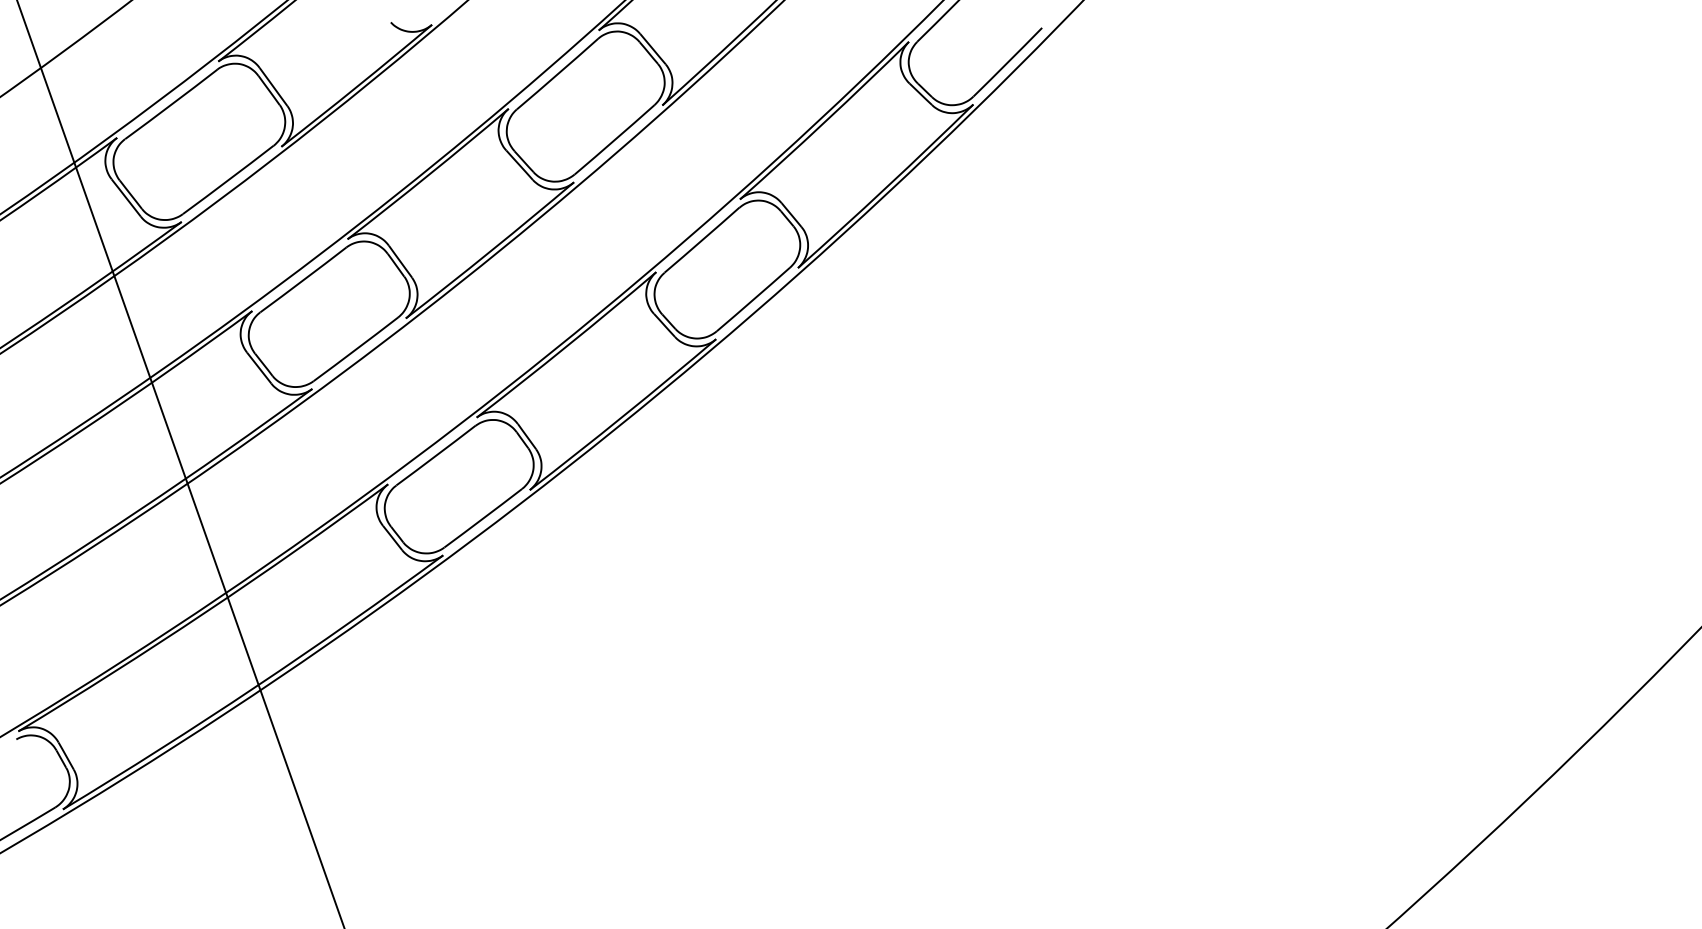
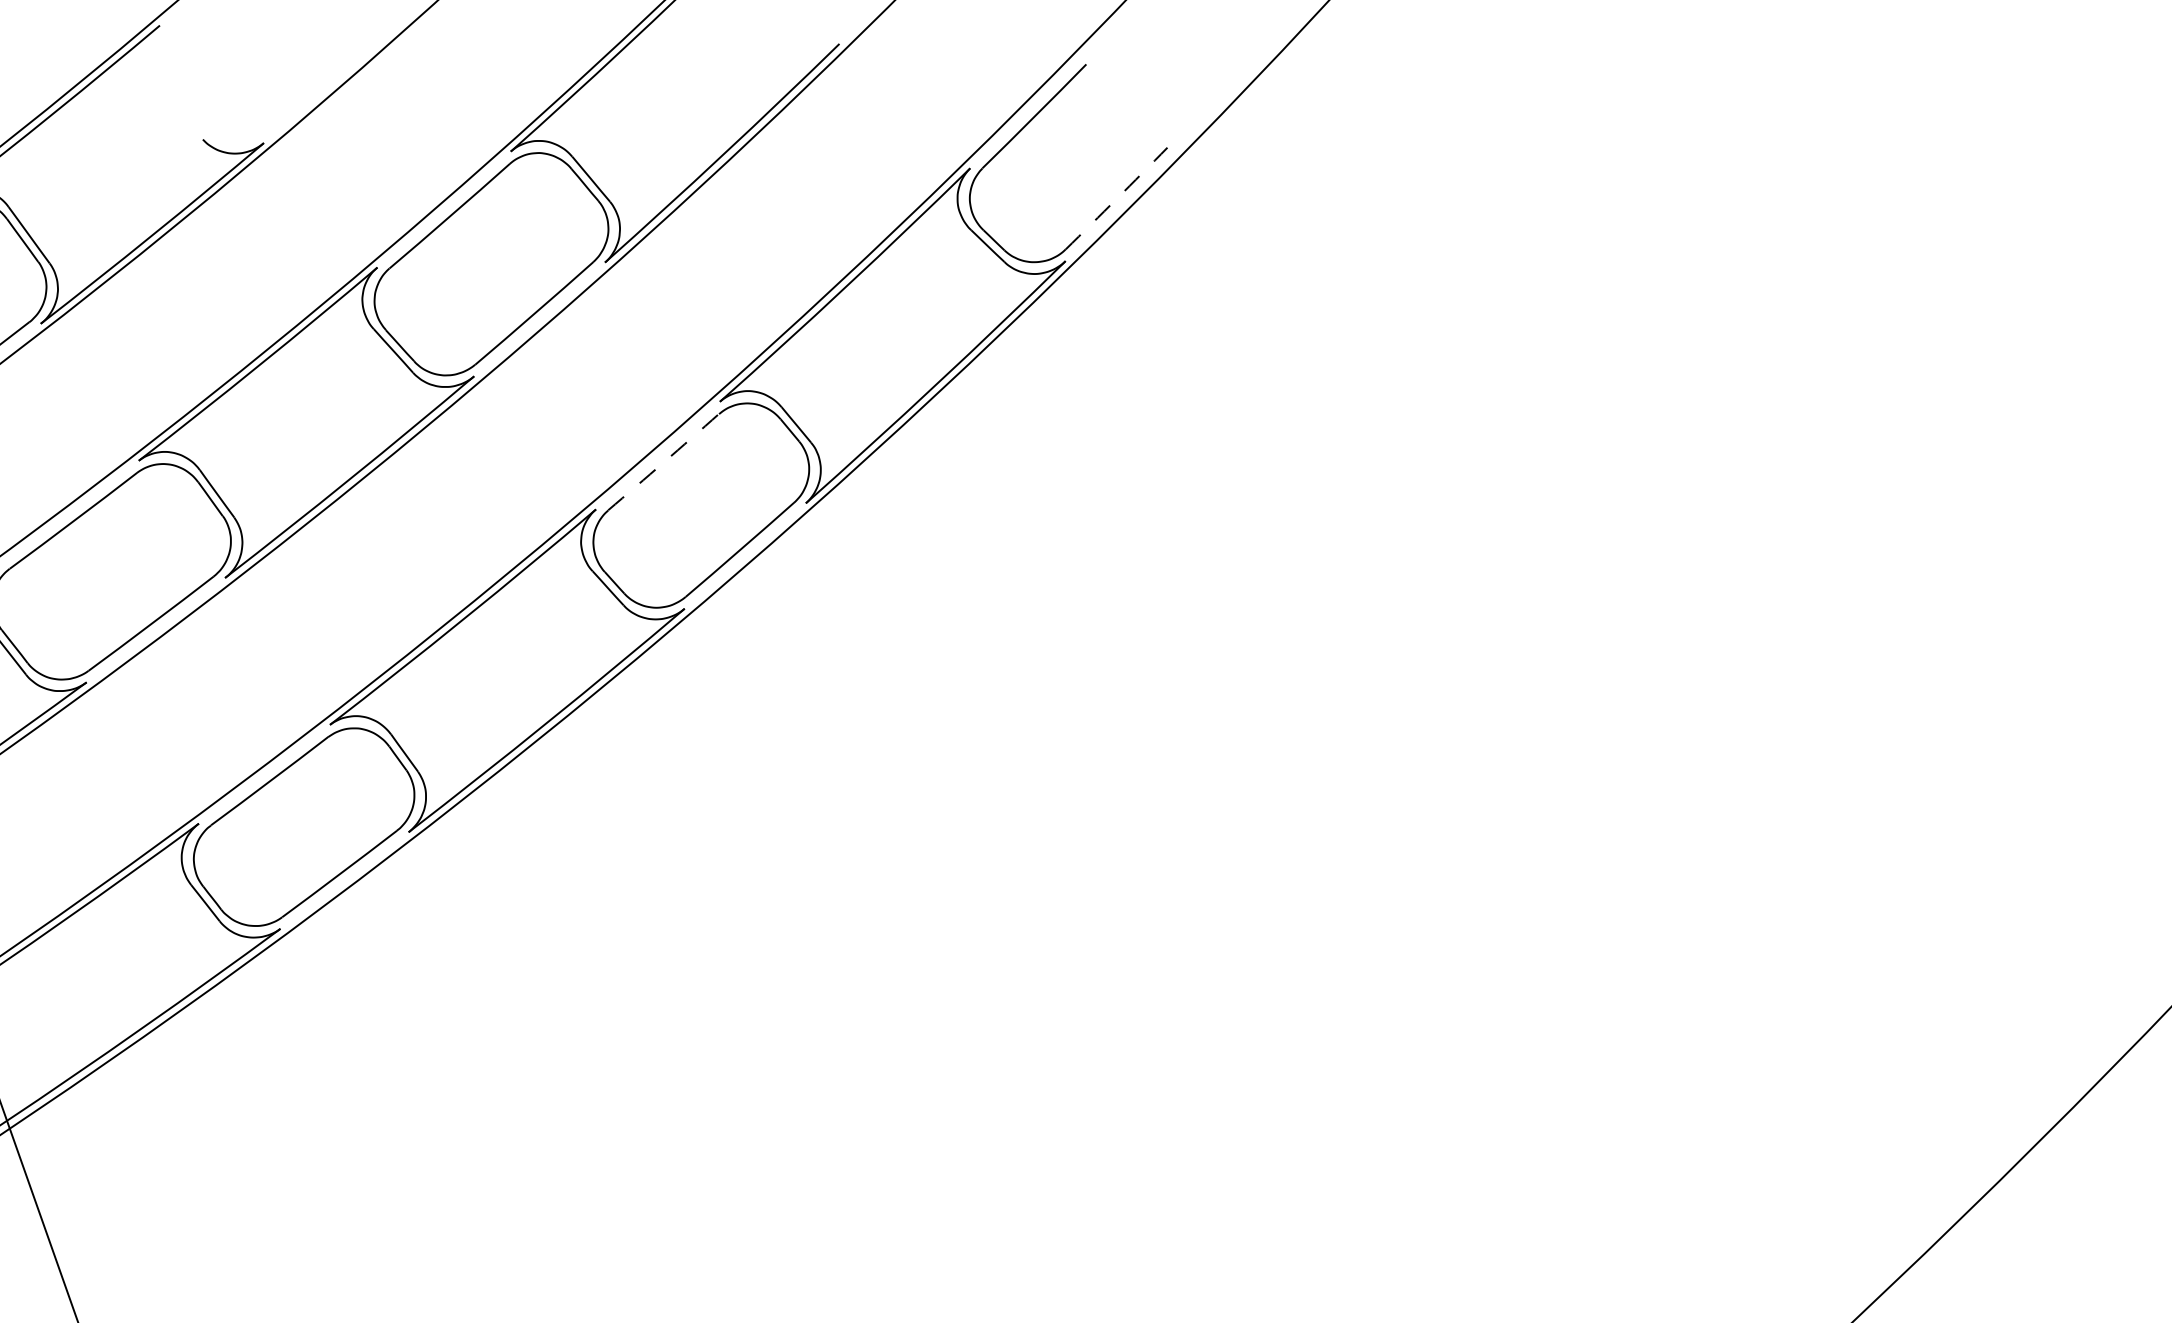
arc: (1008, 62) -> (1117, 198), solid -> dashed
arc: (702, 240) -> (664, 462), solid -> dashed

